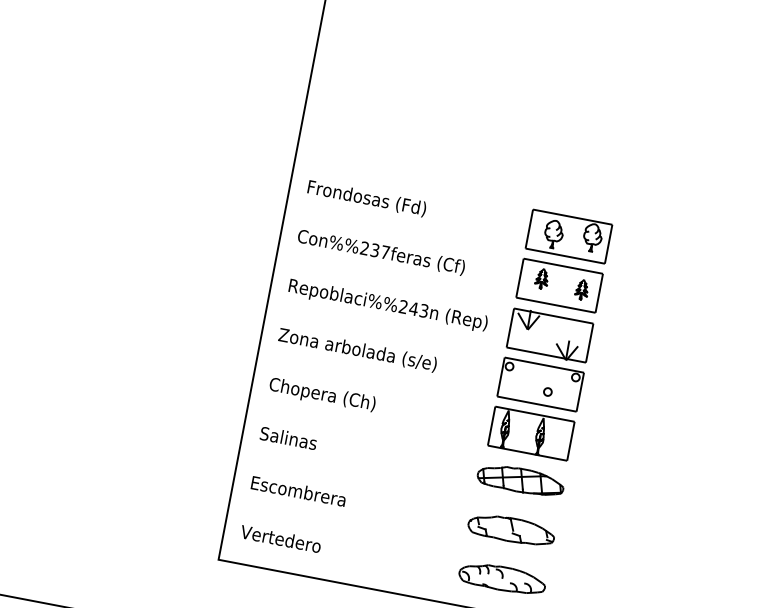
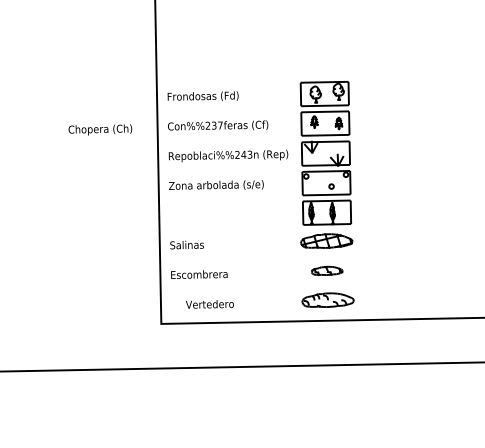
text: (322, 394) -> (100, 129), moved
part: (510, 528) -> (326, 270), size x0.6
text: (280, 539) -> (209, 304), moved

